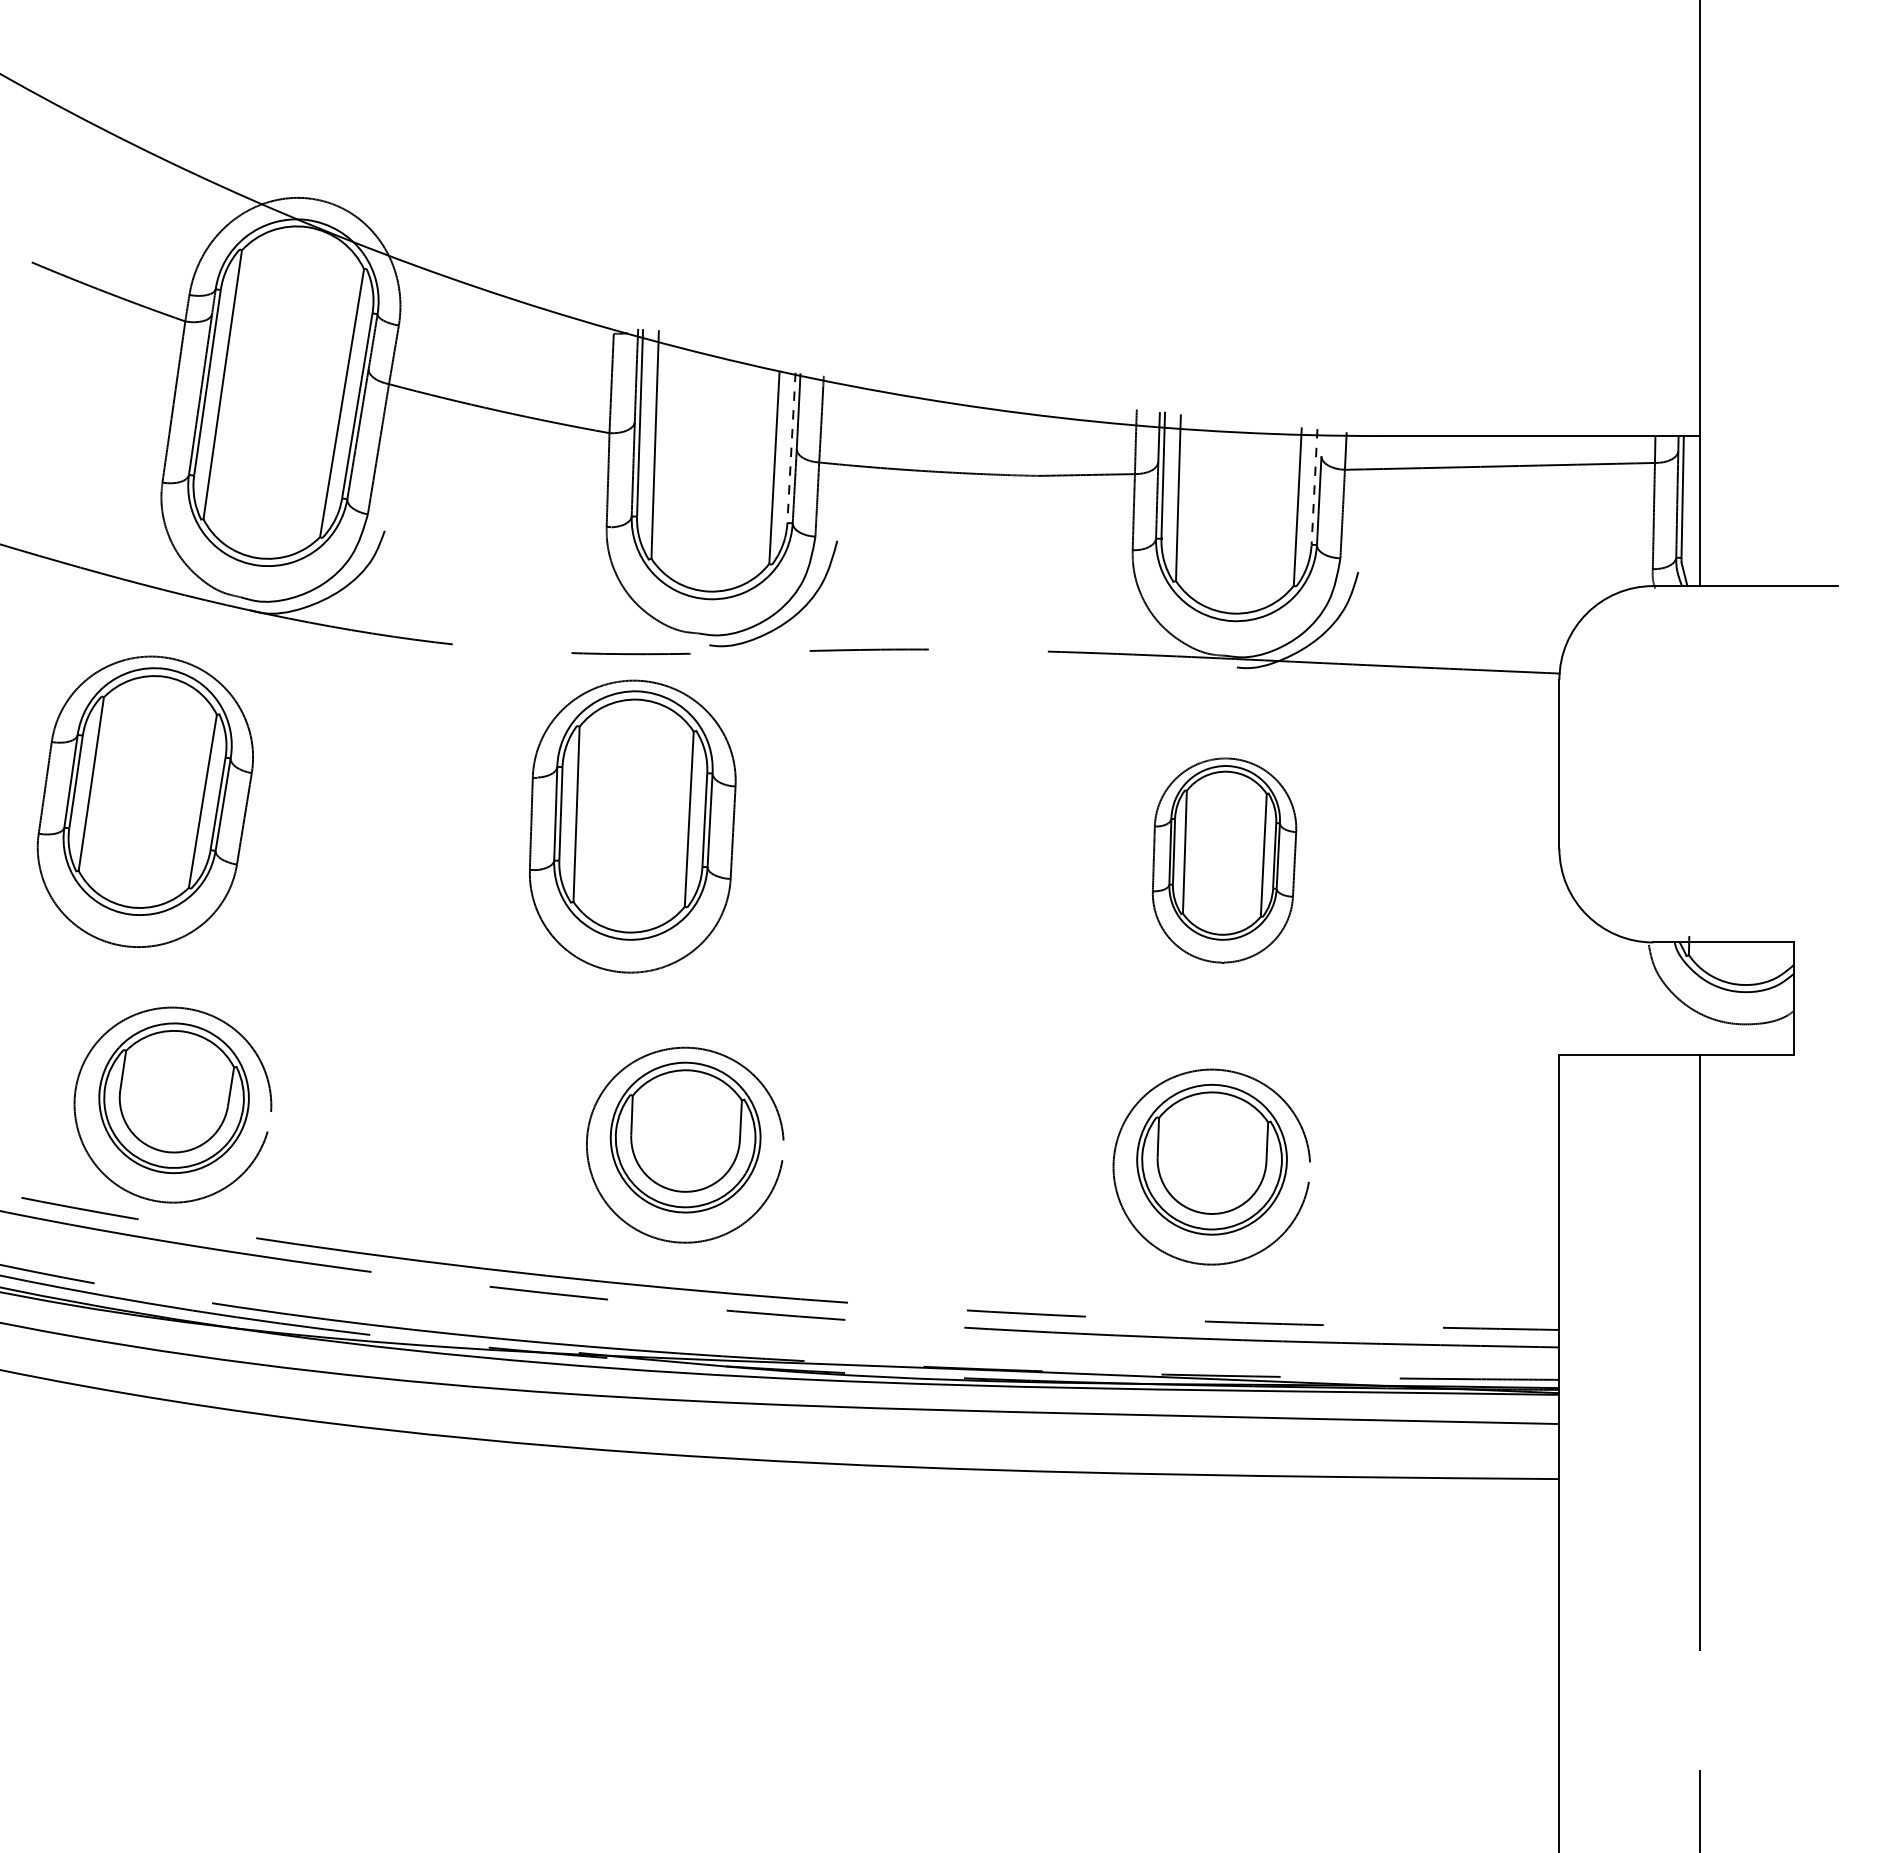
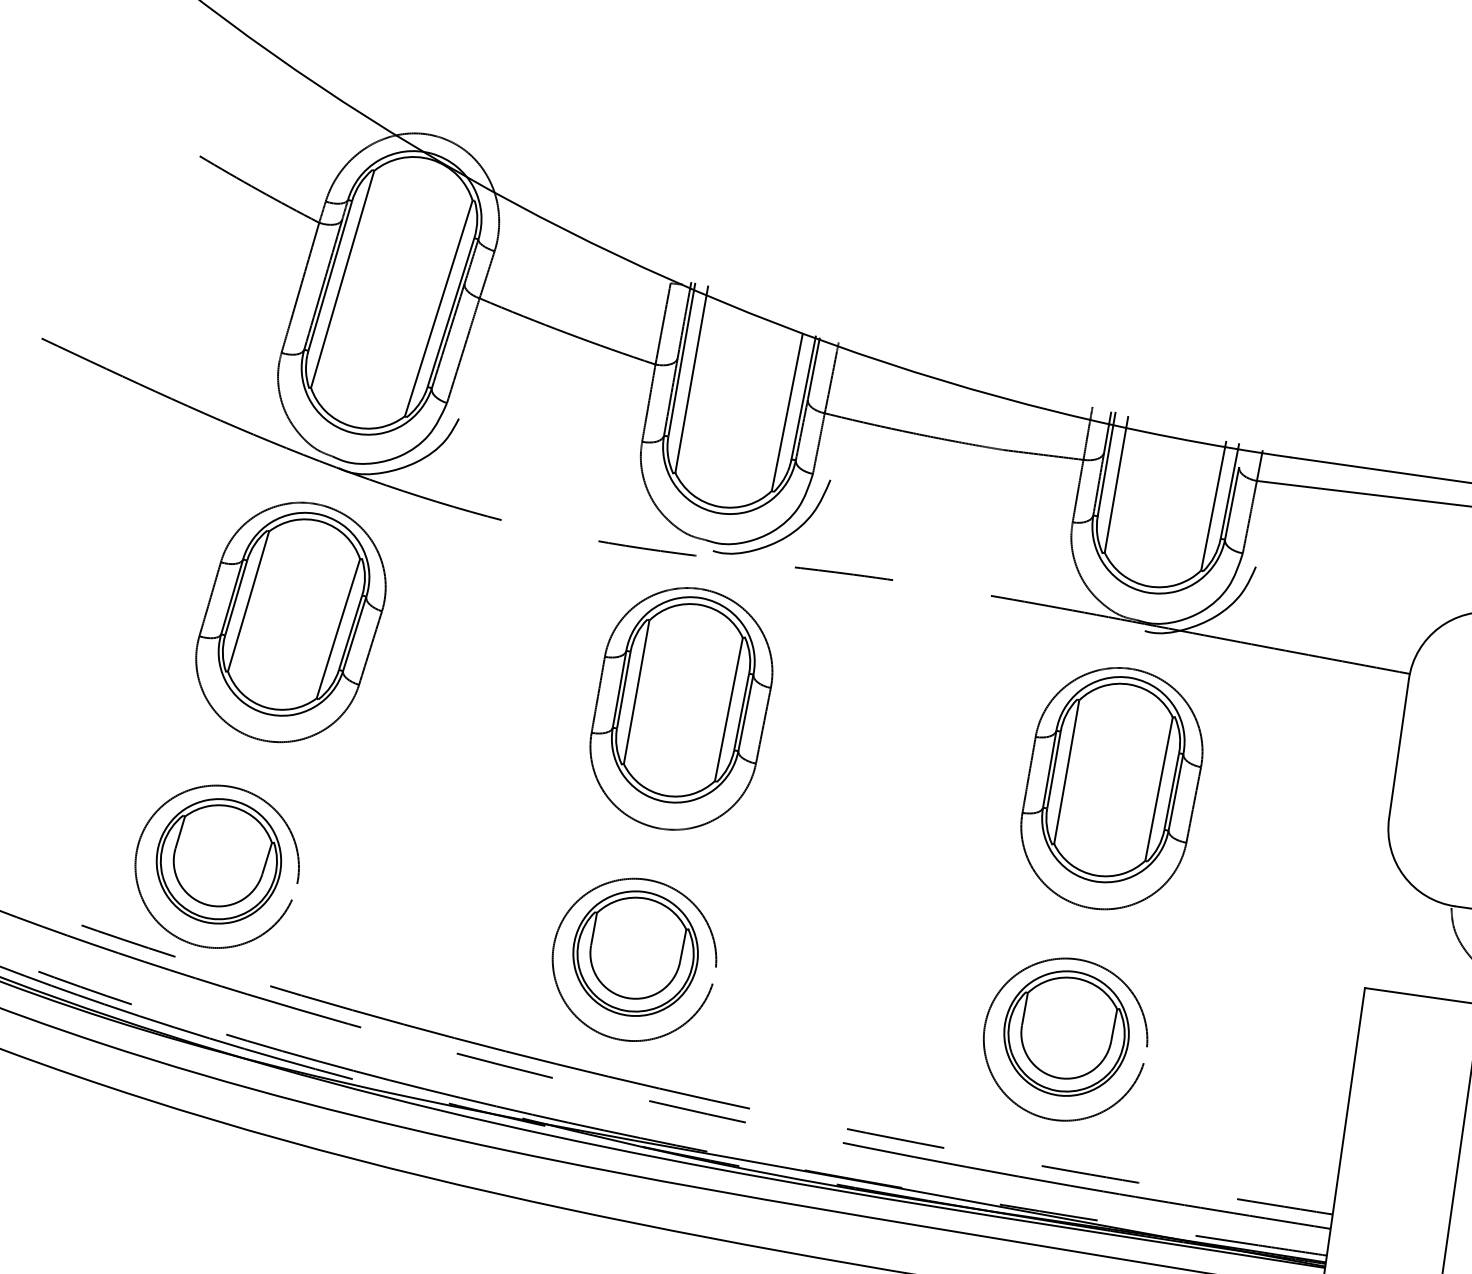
line: (791, 448) -> (803, 398), dashed -> solid
line: (1314, 486) -> (1229, 491), dashed -> solid
part: (144, 801) -> (290, 622), moved
part: (632, 826) -> (681, 708), moved
part: (1224, 860) -> (1111, 788), size x1.43

